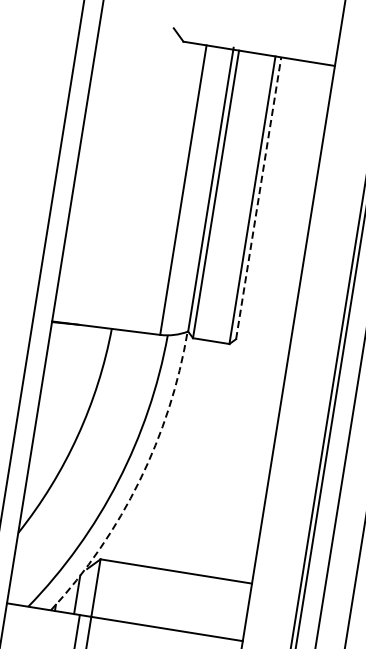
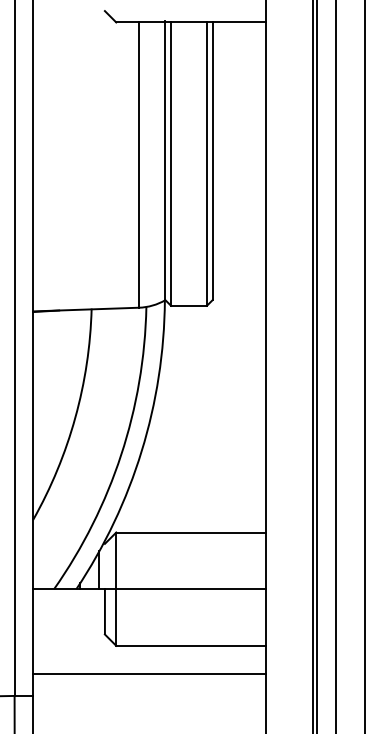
line: (258, 198) -> (212, 161), dashed -> solid
arc: (139, 481) -> (141, 451), dashed -> solid

